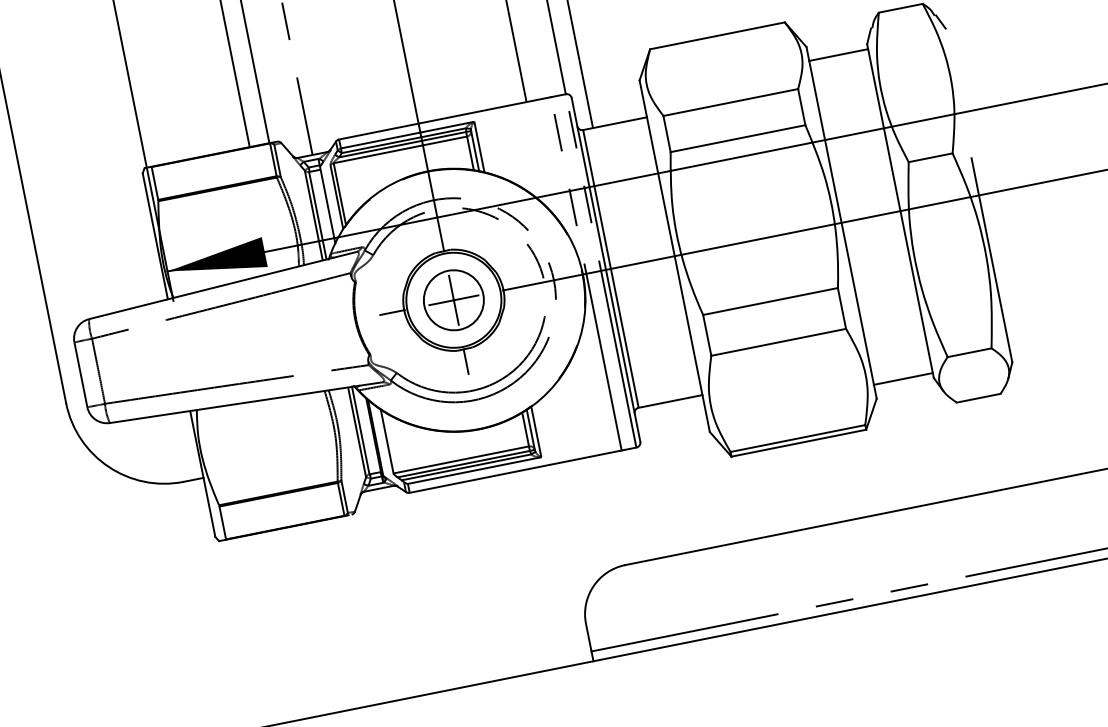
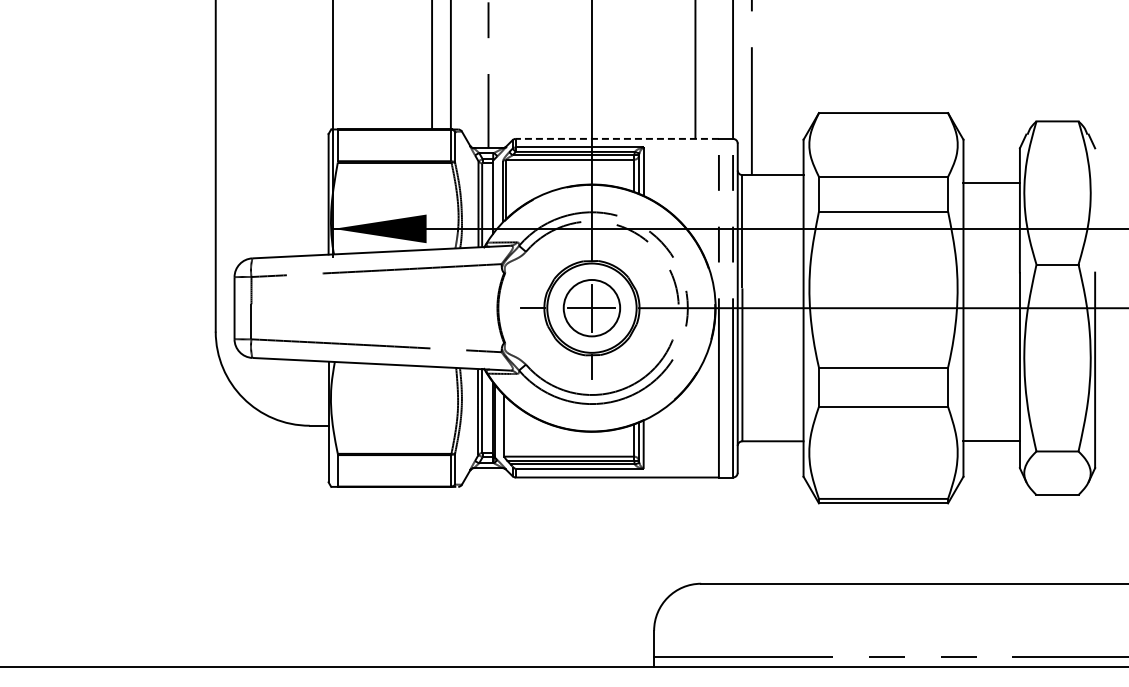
line: (838, 55) -> (991, 183), moved
line: (445, 117) -> (617, 138), solid -> dashed
line: (903, 379) -> (991, 441), moved

